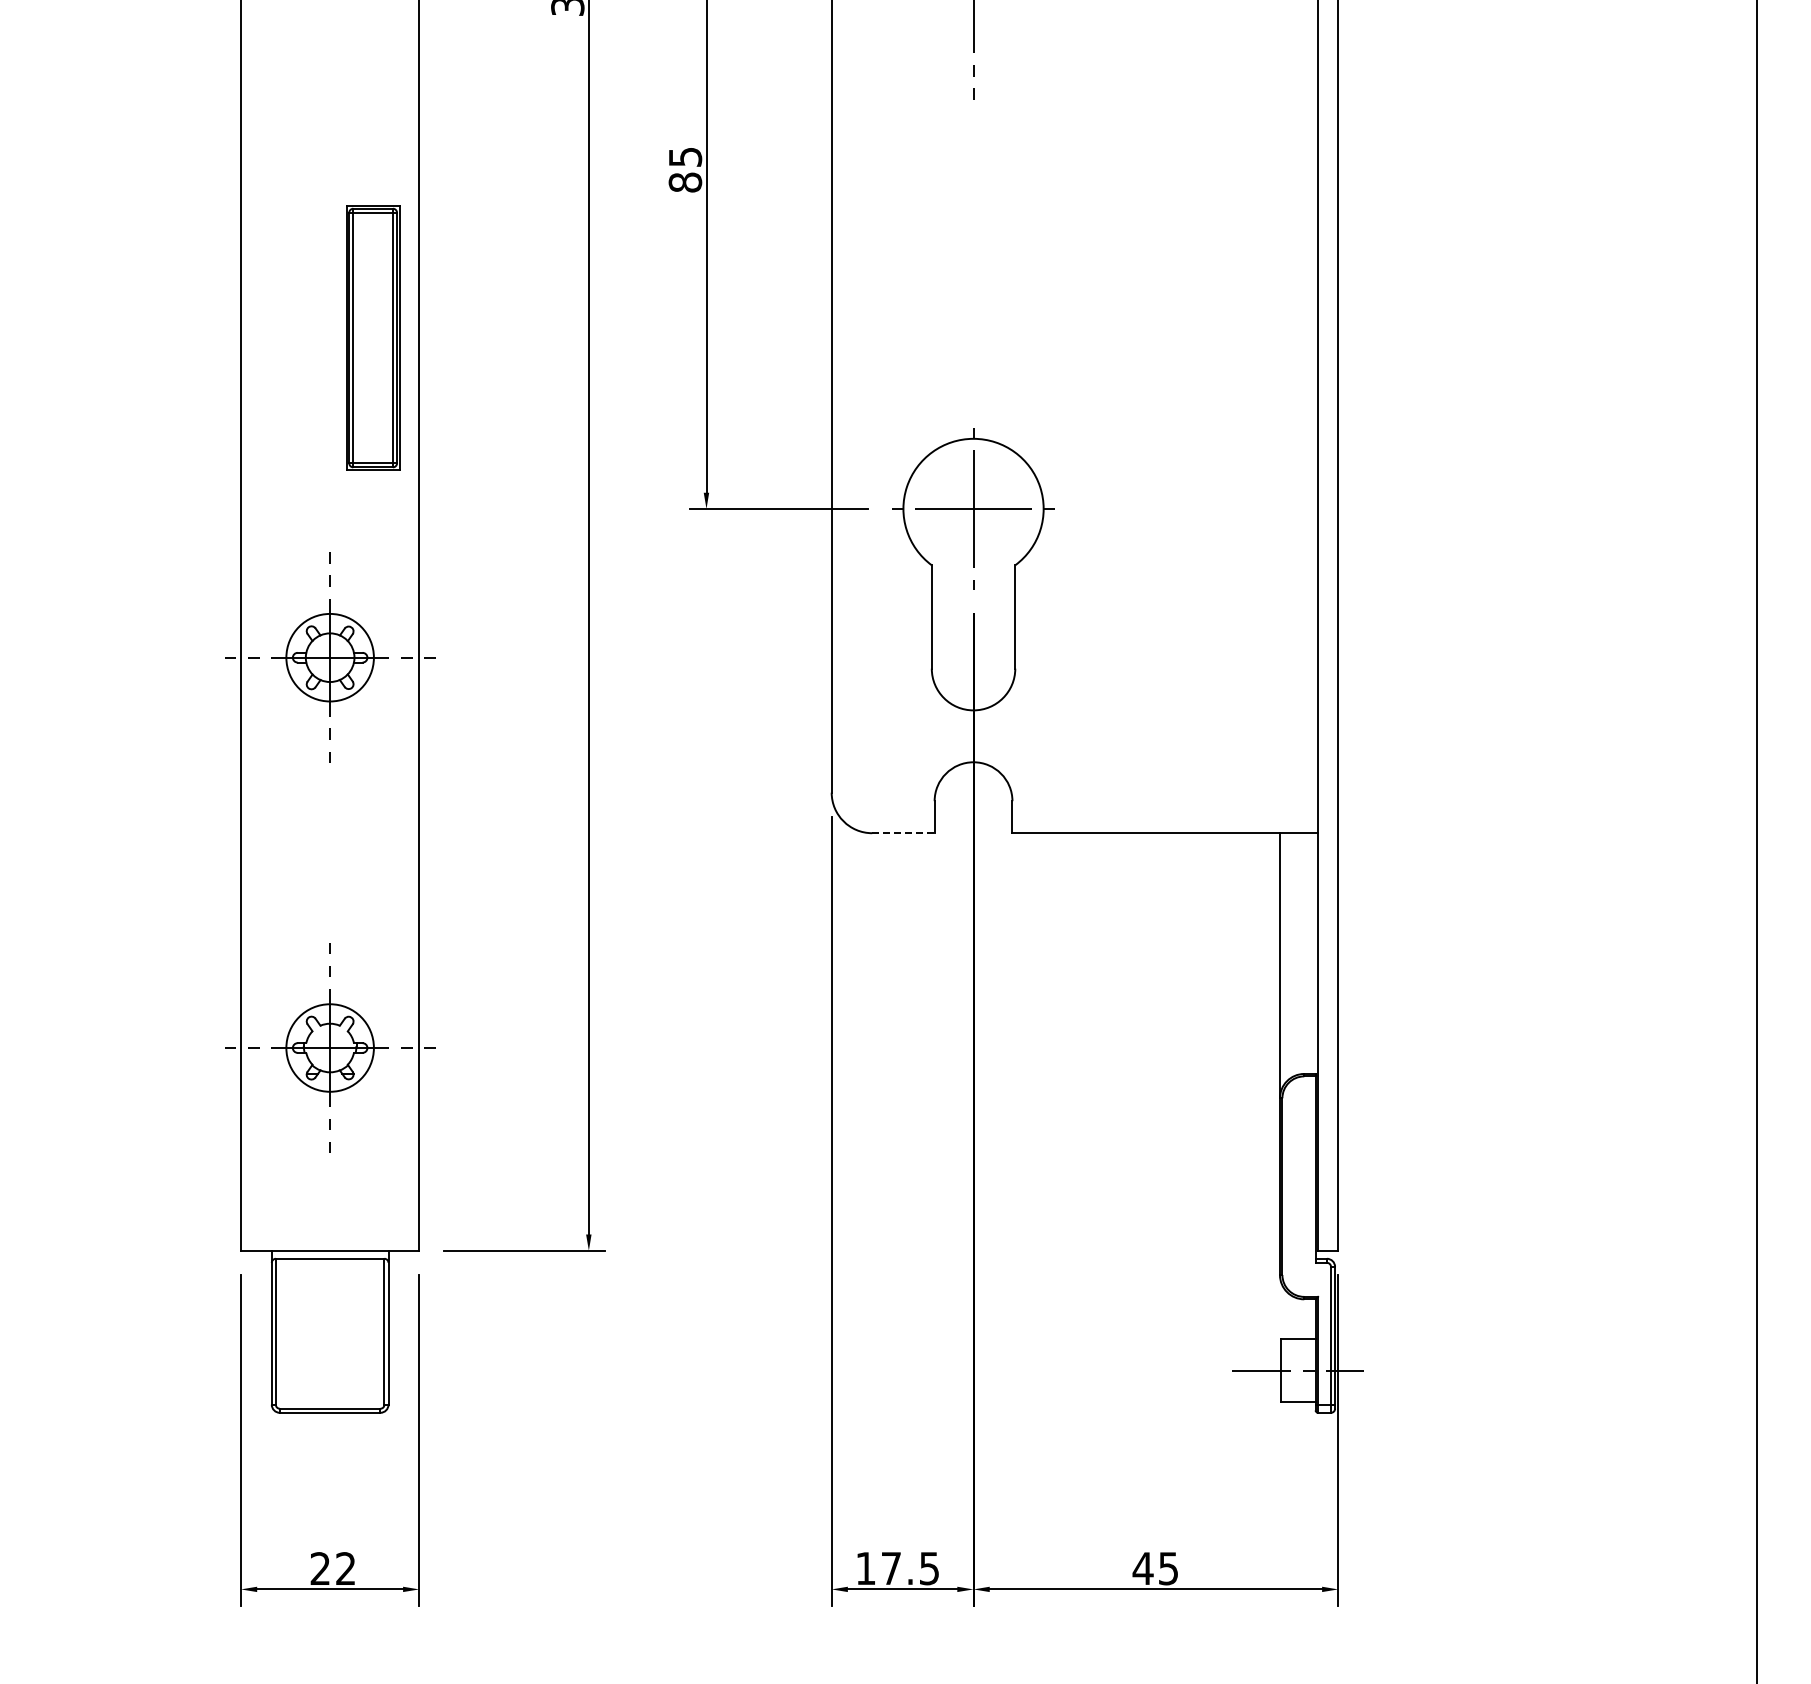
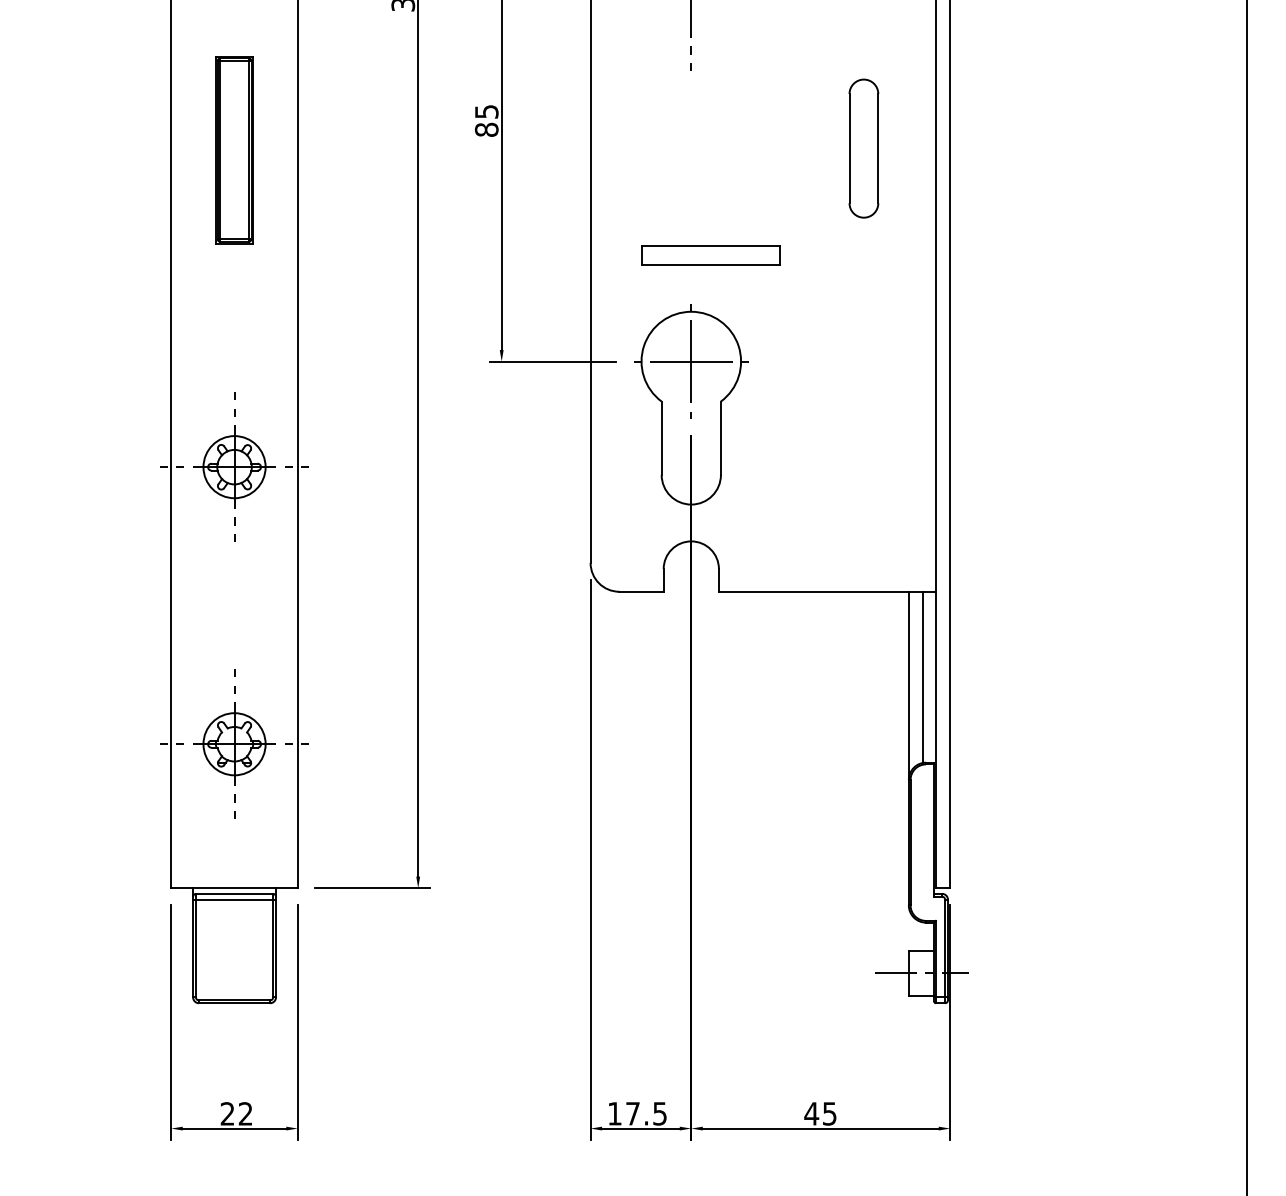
part: (1216, 208) -> (863, 148), added
part: (373, 337) -> (234, 149), moved
part: (1000, 358) -> (710, 254), added
line: (903, 833) -> (641, 591), dashed -> solid
line: (1300, 953) -> (923, 677), added
line: (329, 1266) -> (234, 899), added

